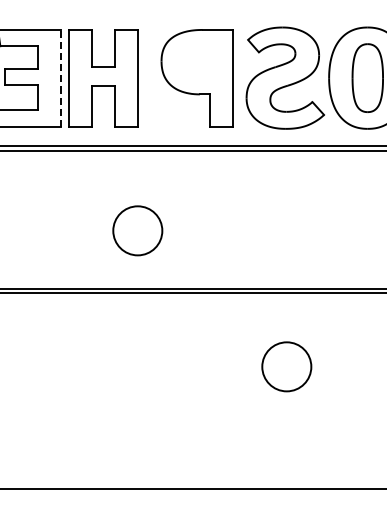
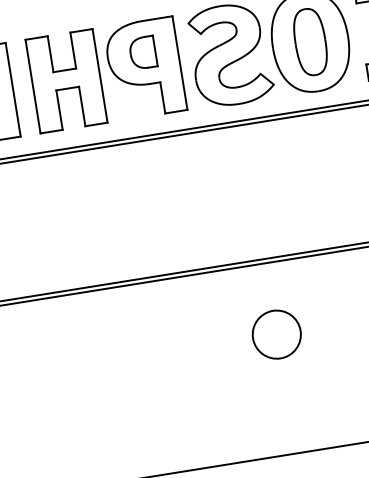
part: (197, 61) -> (142, 52), added
line: (61, 77) -> (13, 89), dashed -> solid
part: (103, 78) -> (66, 81), moved
circle: (137, 230) -> (110, 225), removed

